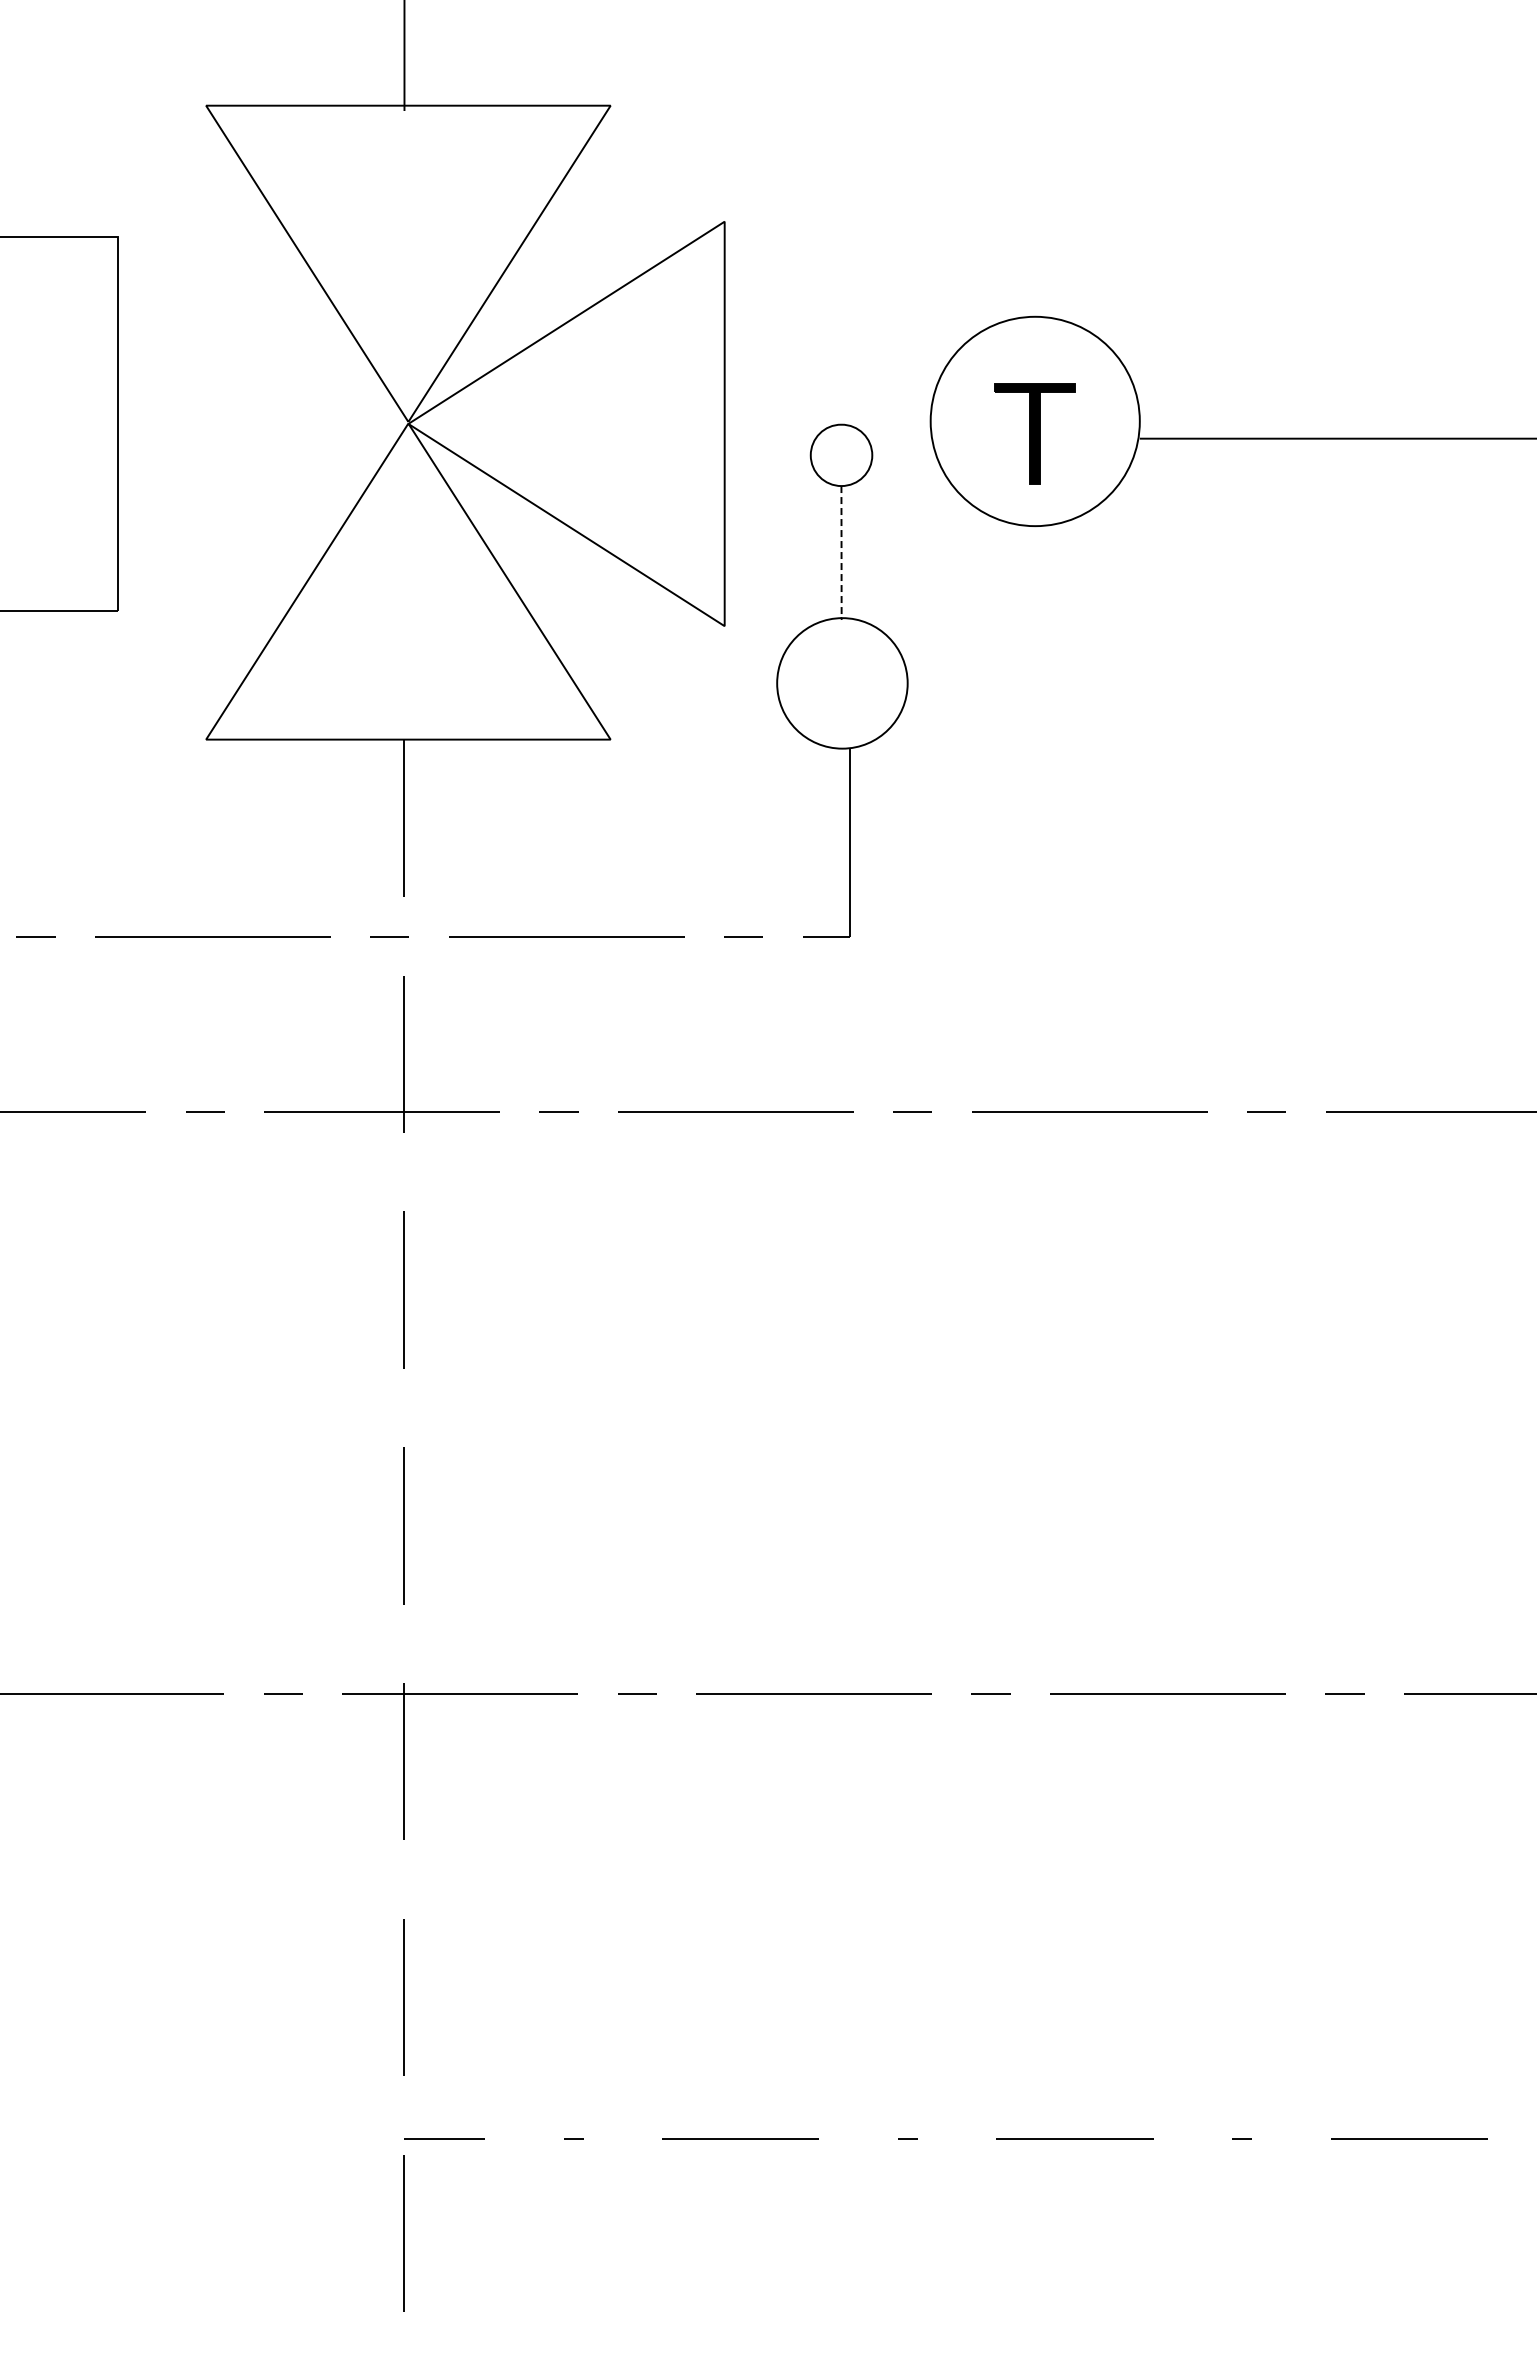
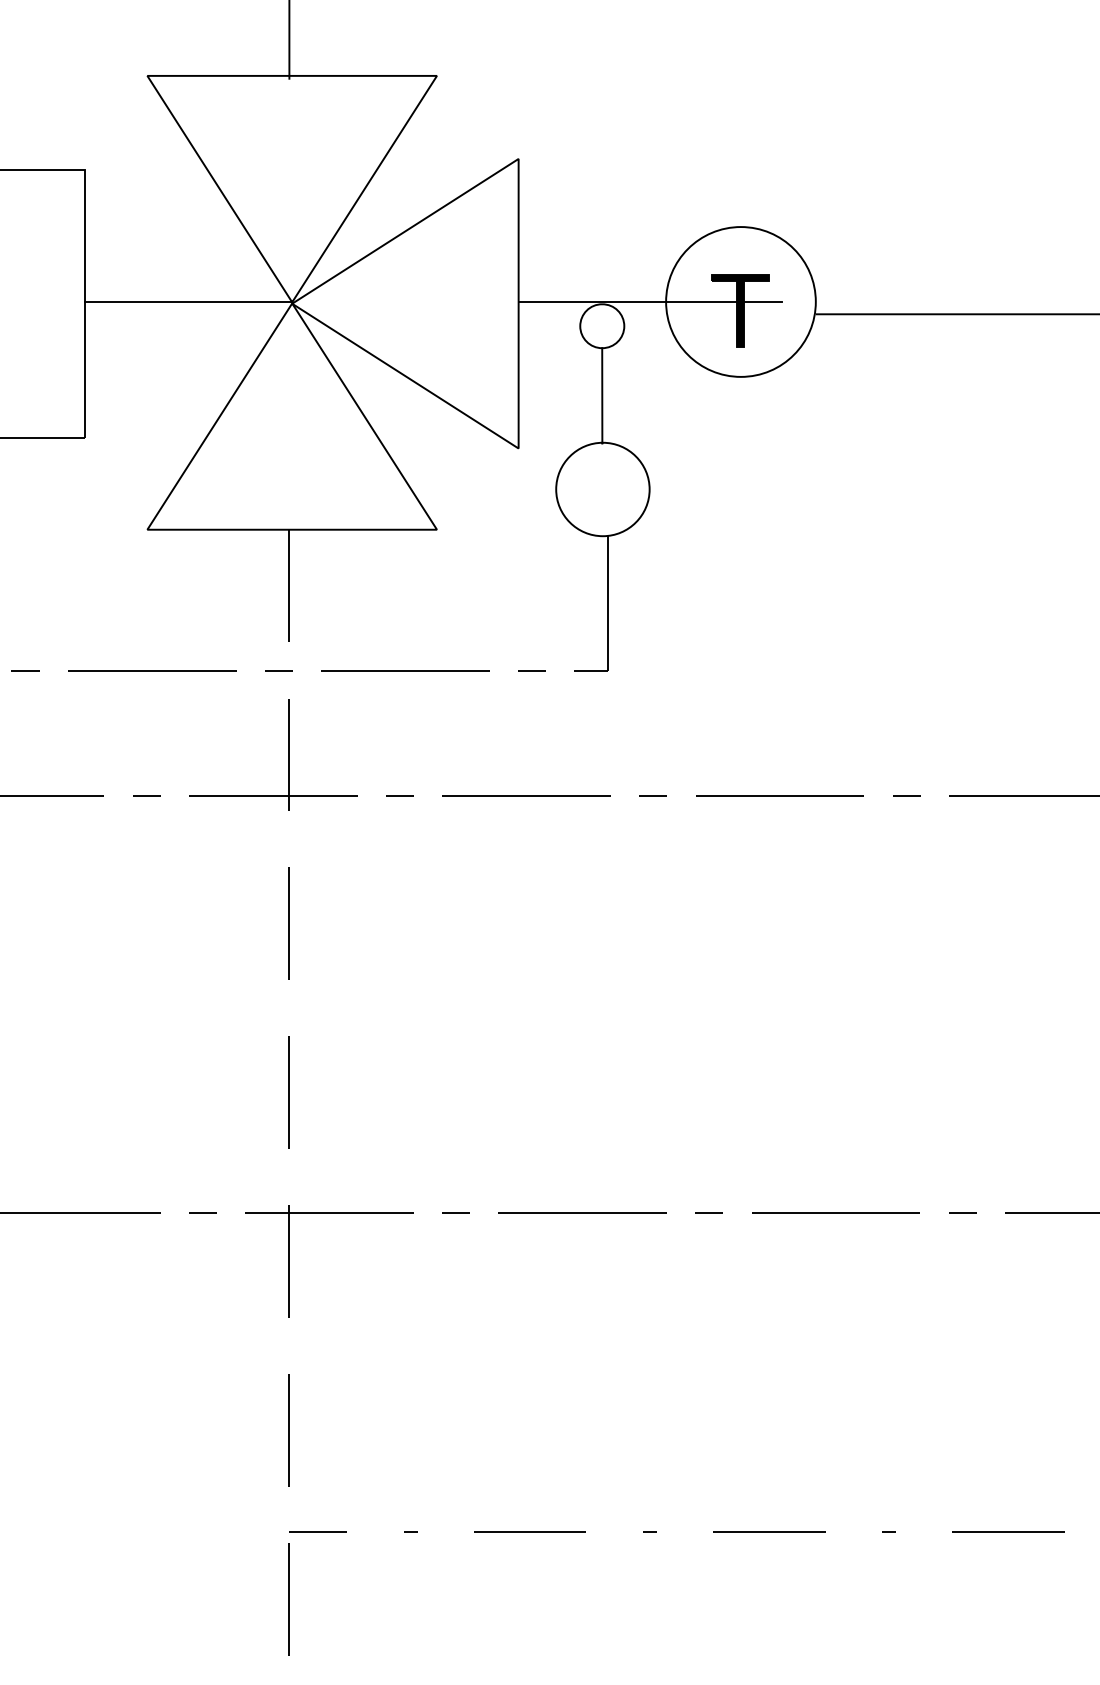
line: (263, 421) -> (188, 301), added
line: (908, 421) -> (650, 301), added
line: (841, 552) -> (602, 395), dashed -> solid

